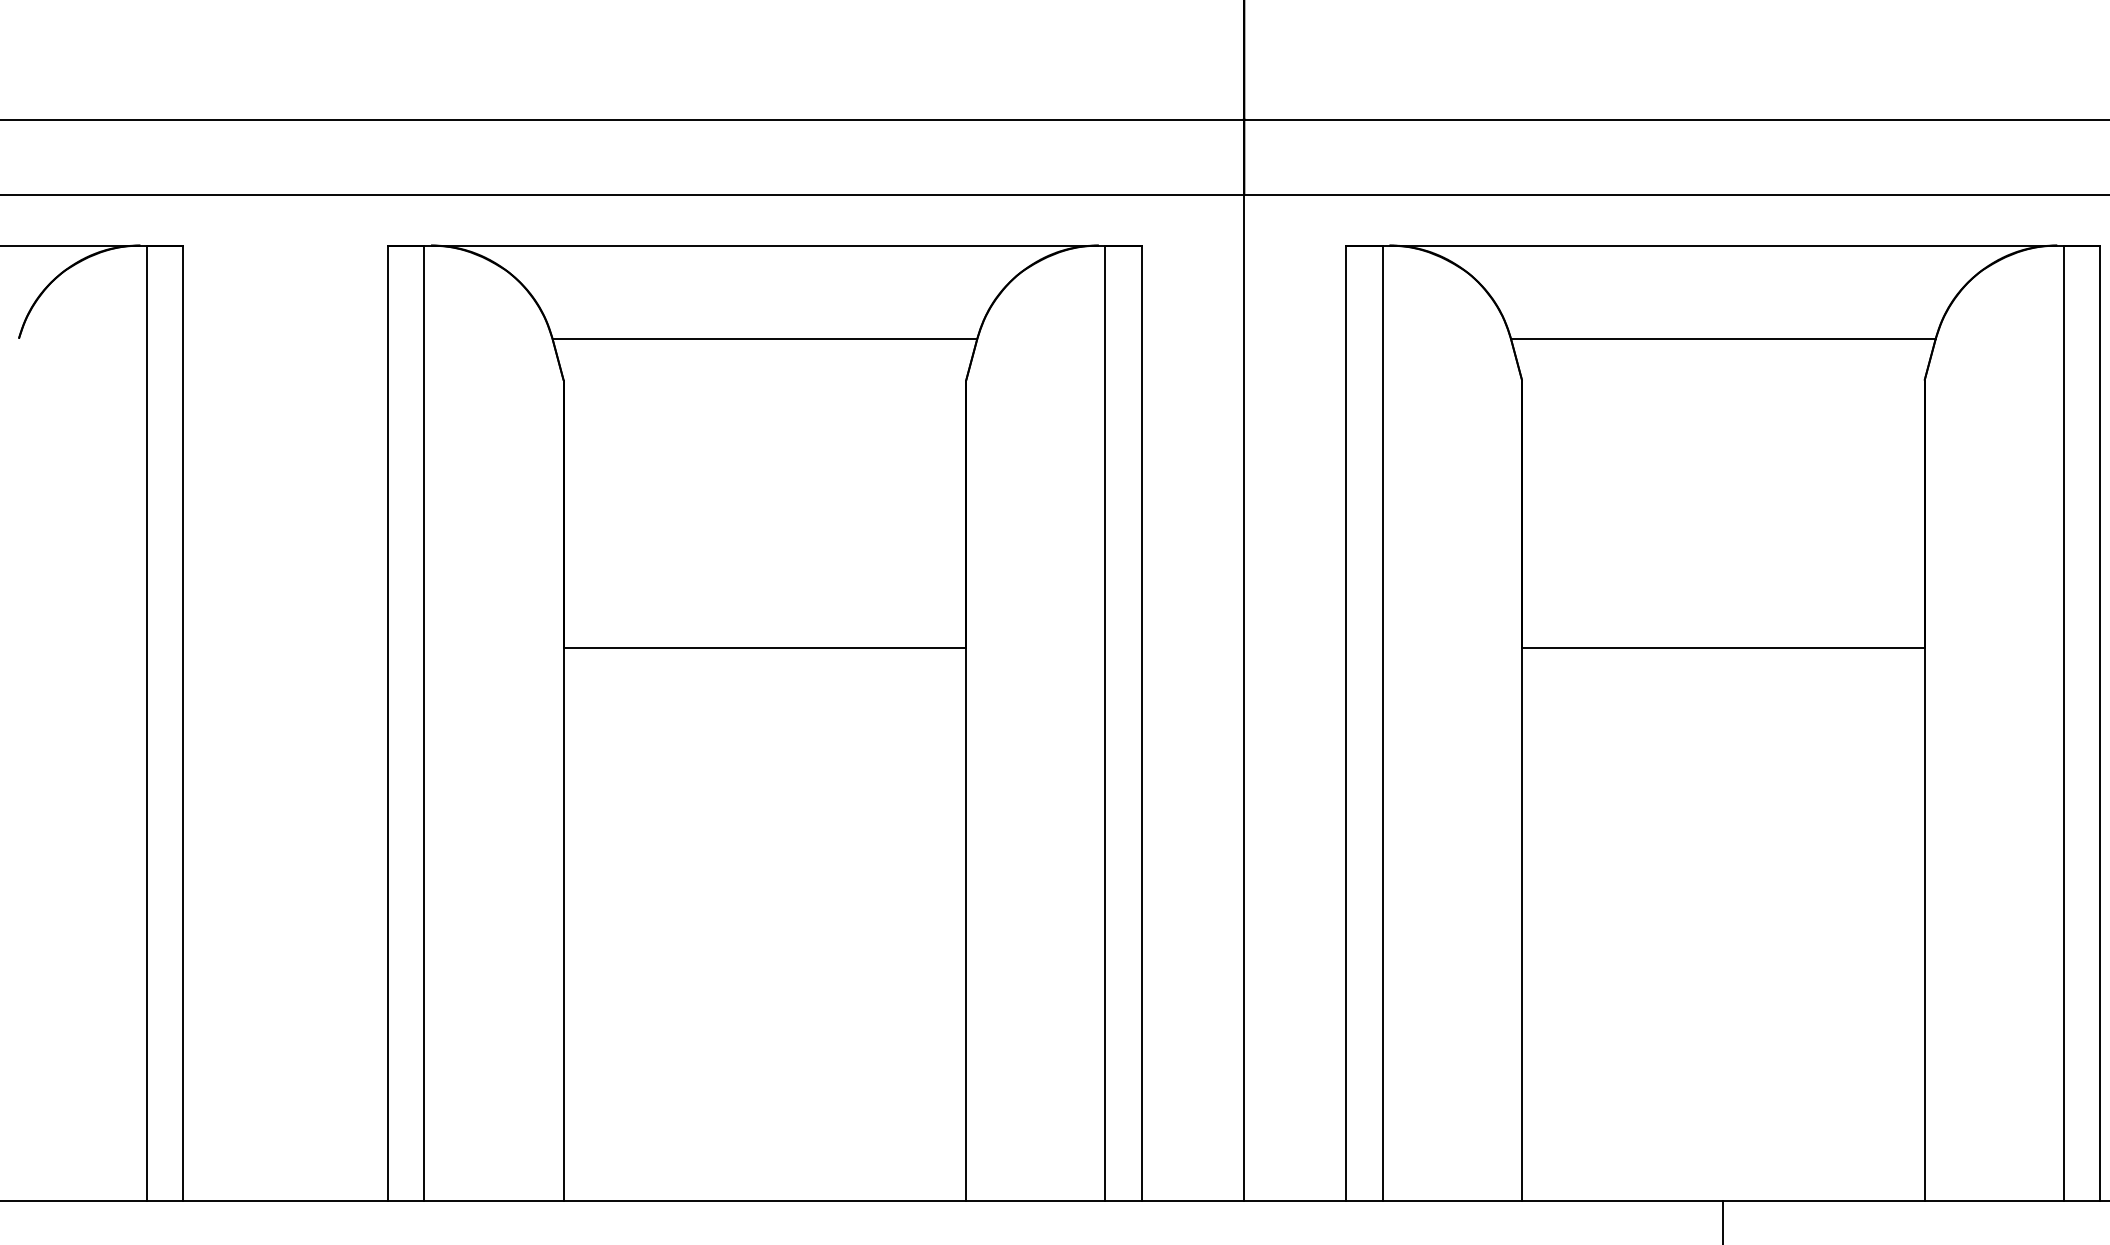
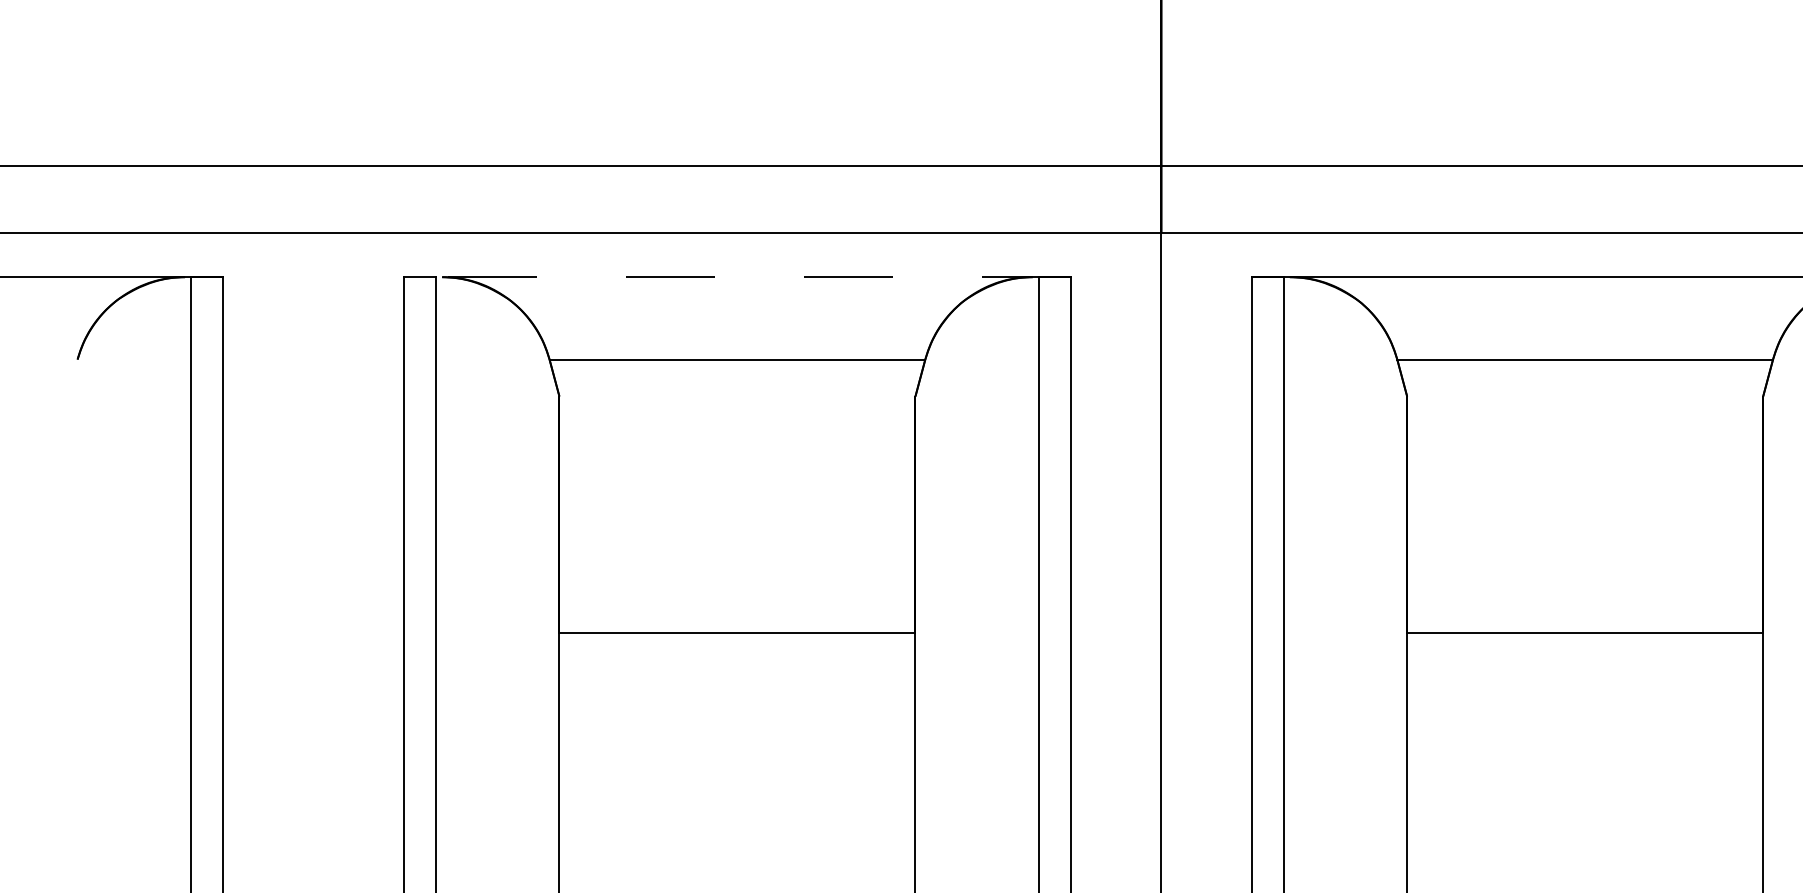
line: (764, 245) -> (737, 277), solid -> dashed

